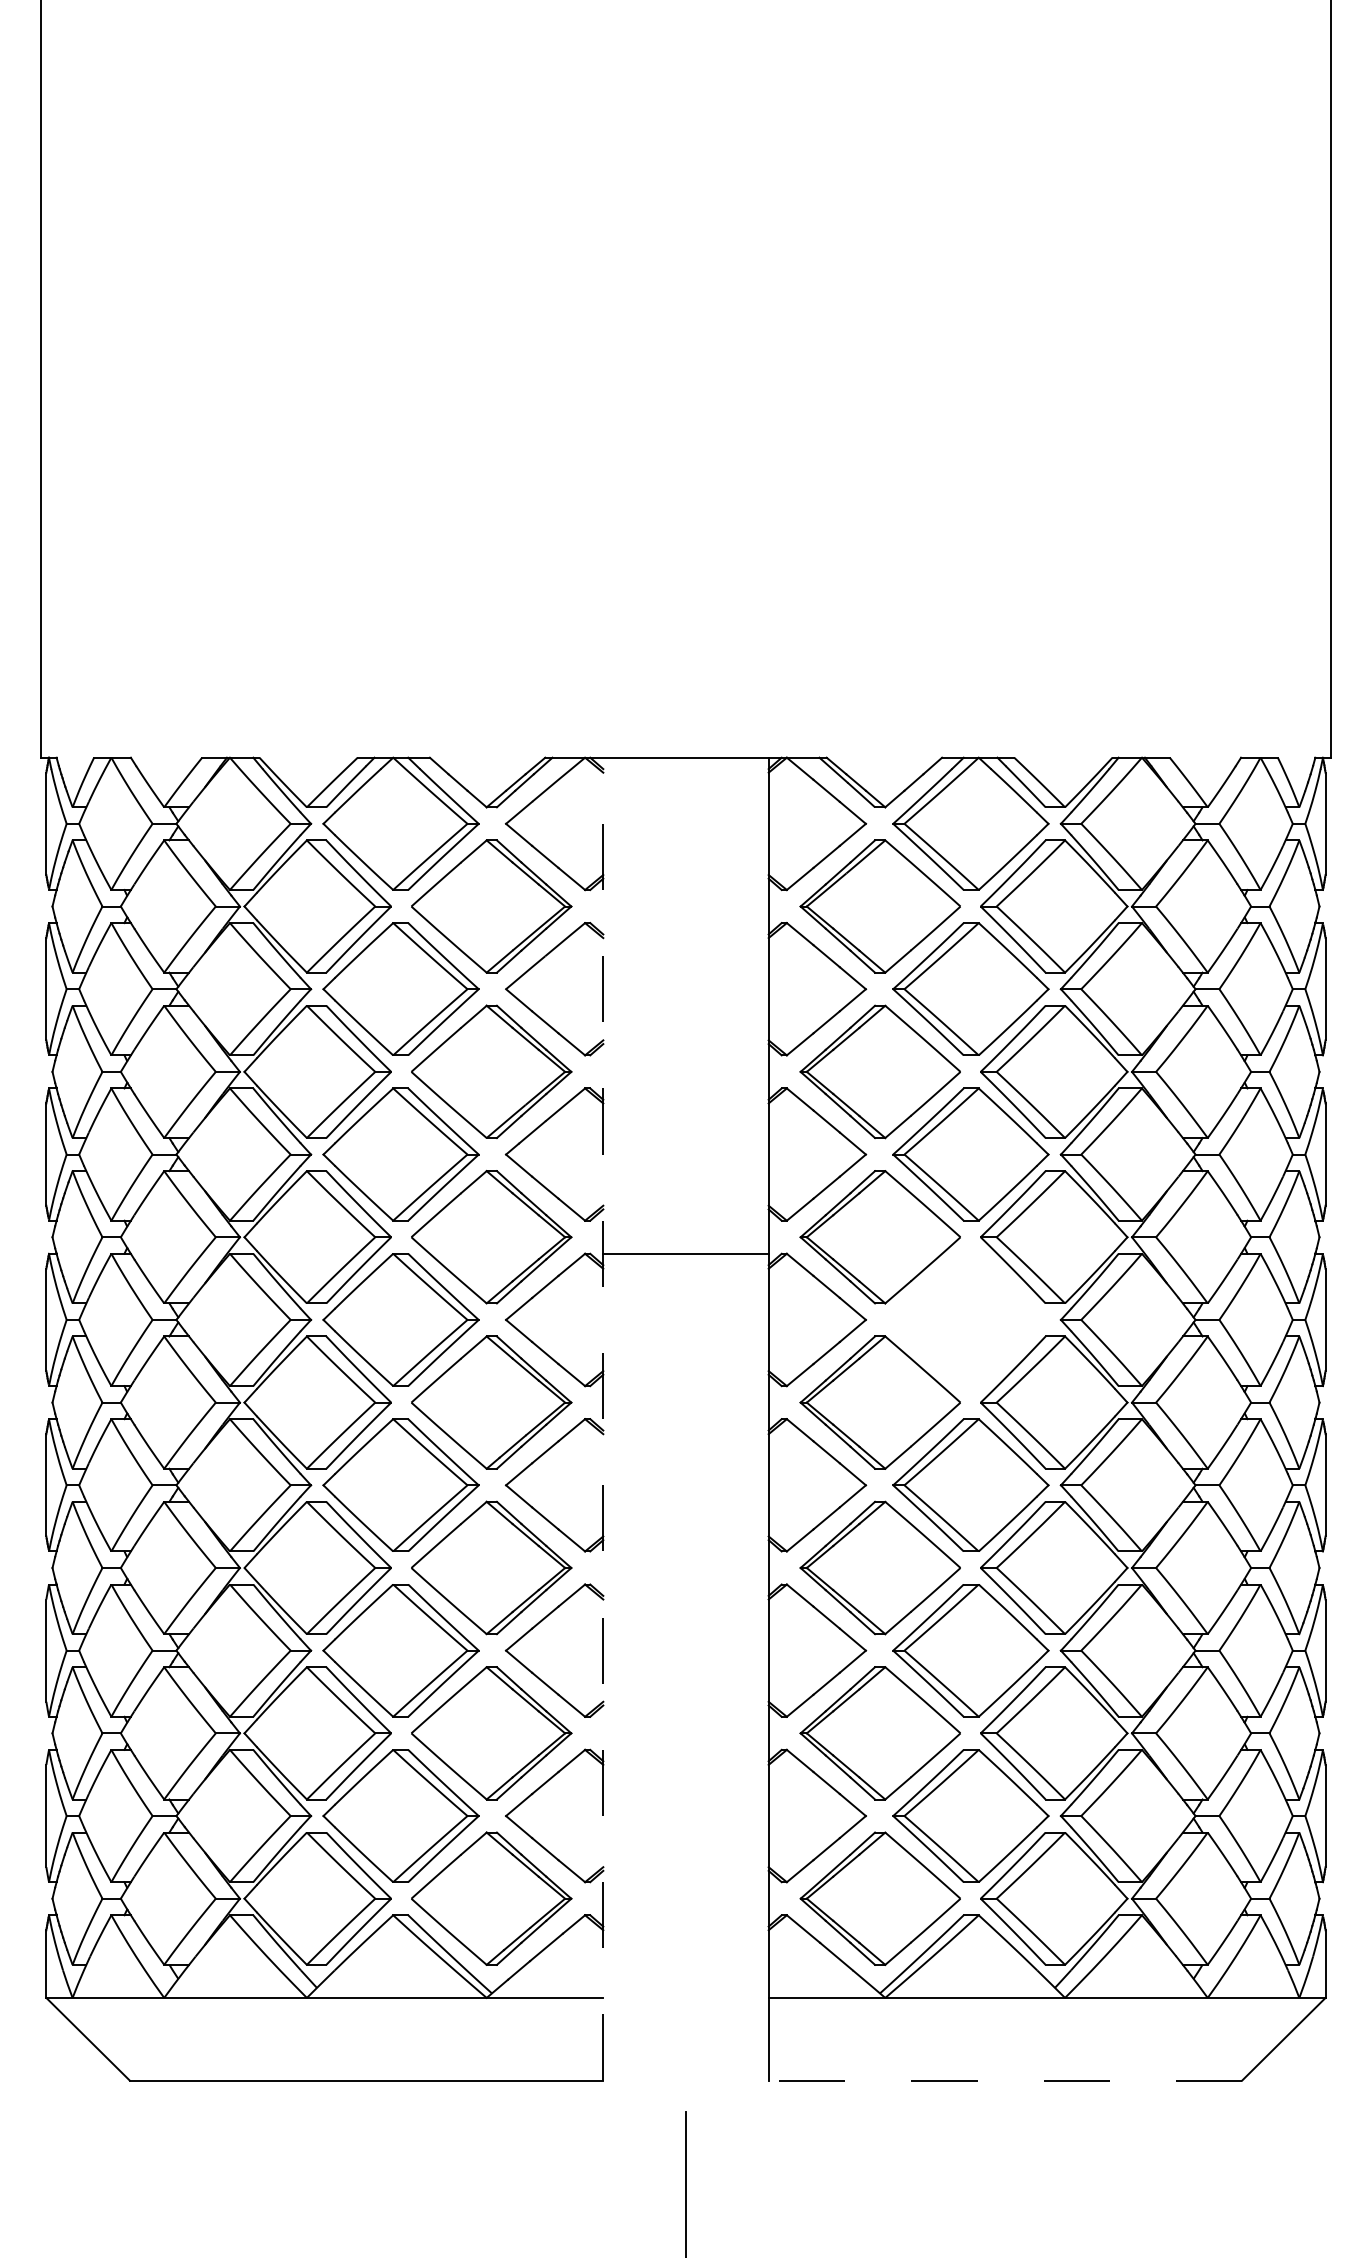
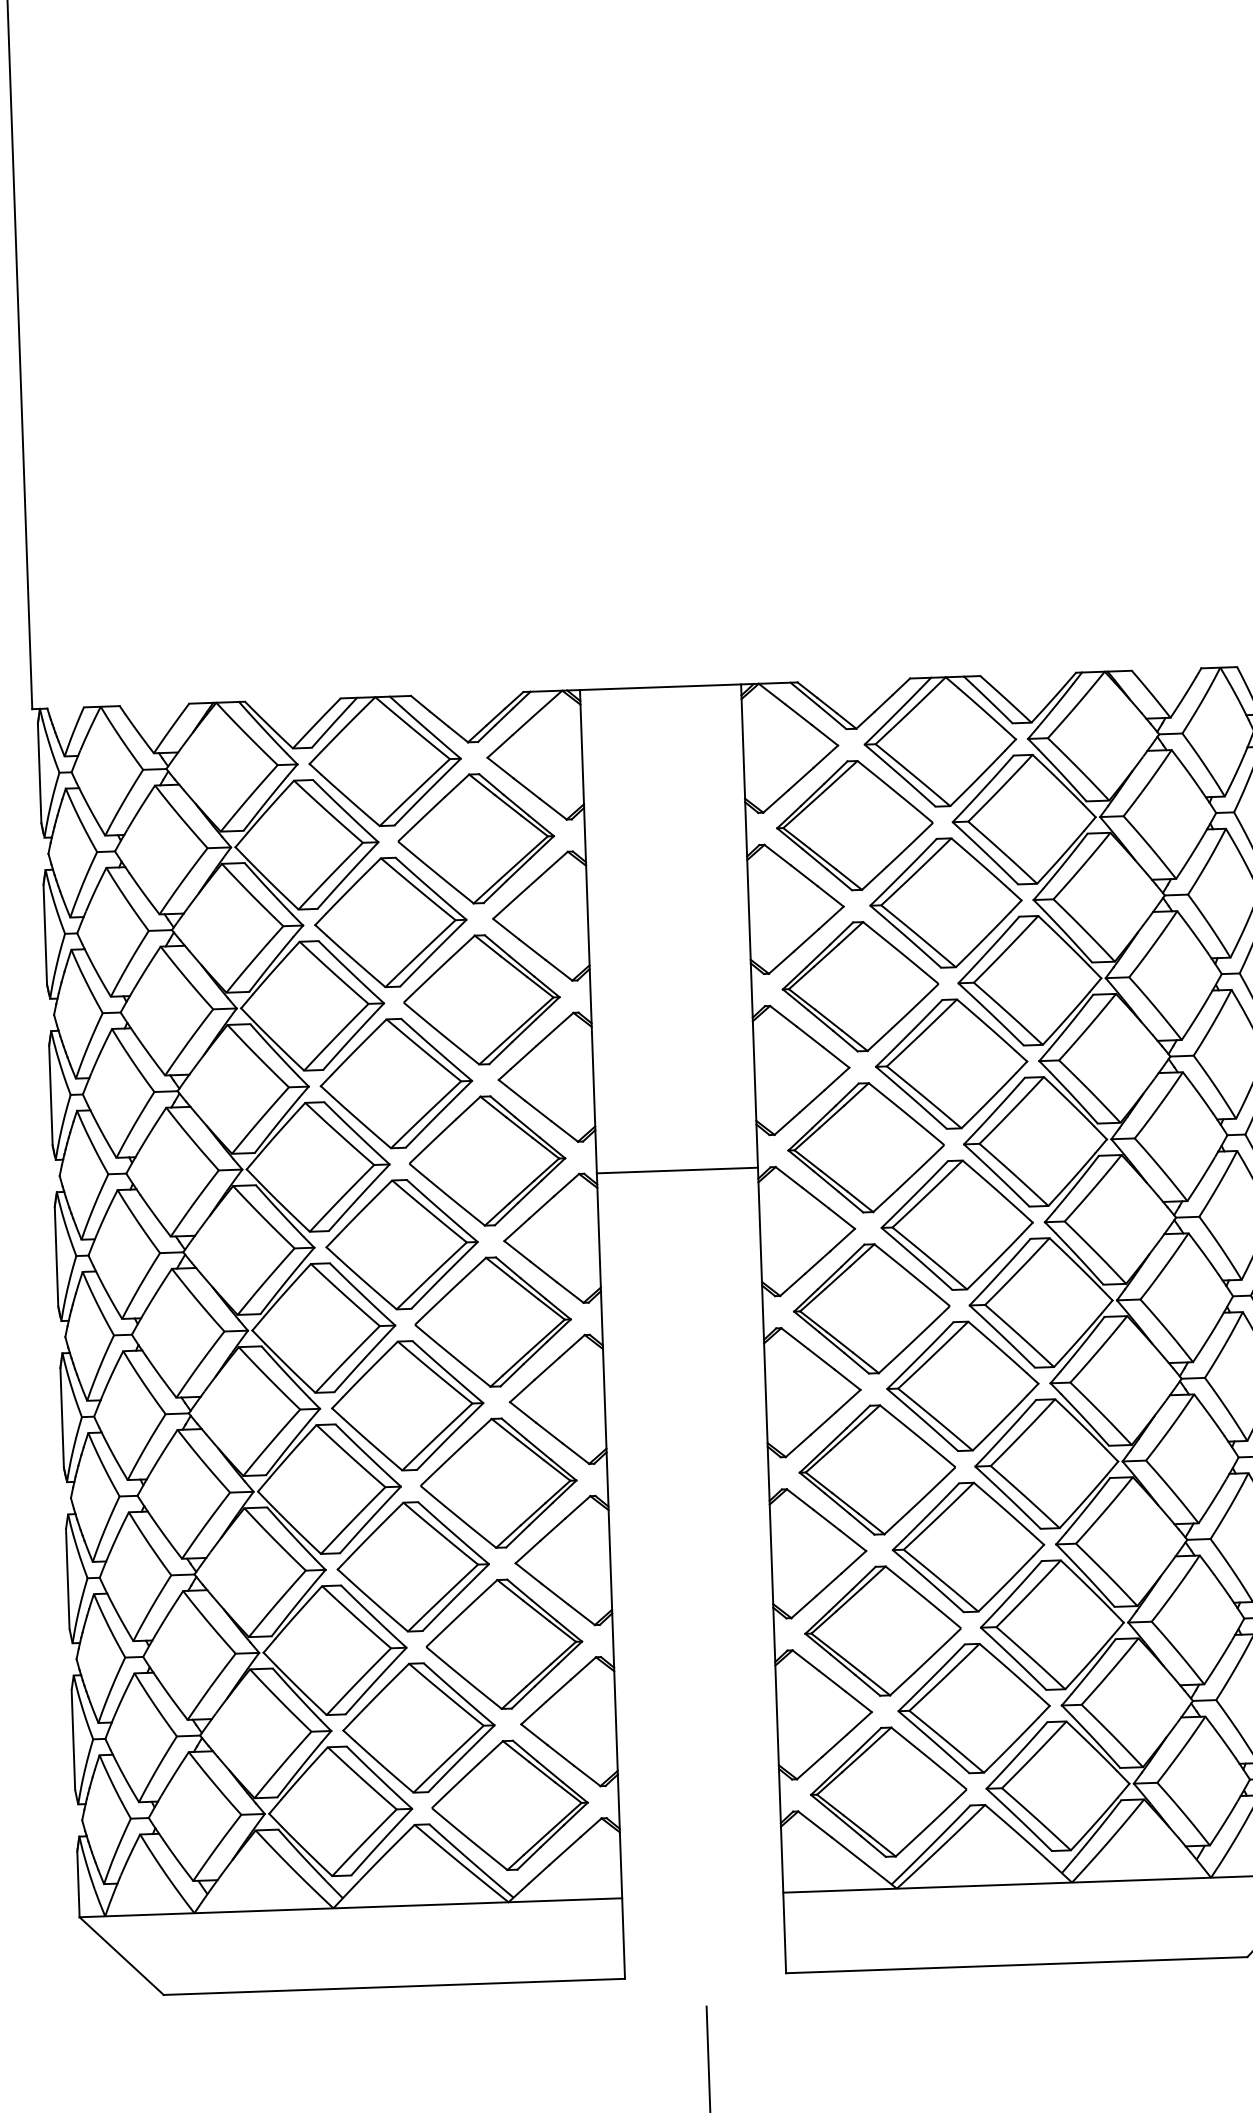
part: (970, 1319) -> (956, 1224), added
line: (603, 1418) -> (602, 1333), dashed -> solid
line: (1005, 2080) -> (1016, 1965), dashed -> solid

